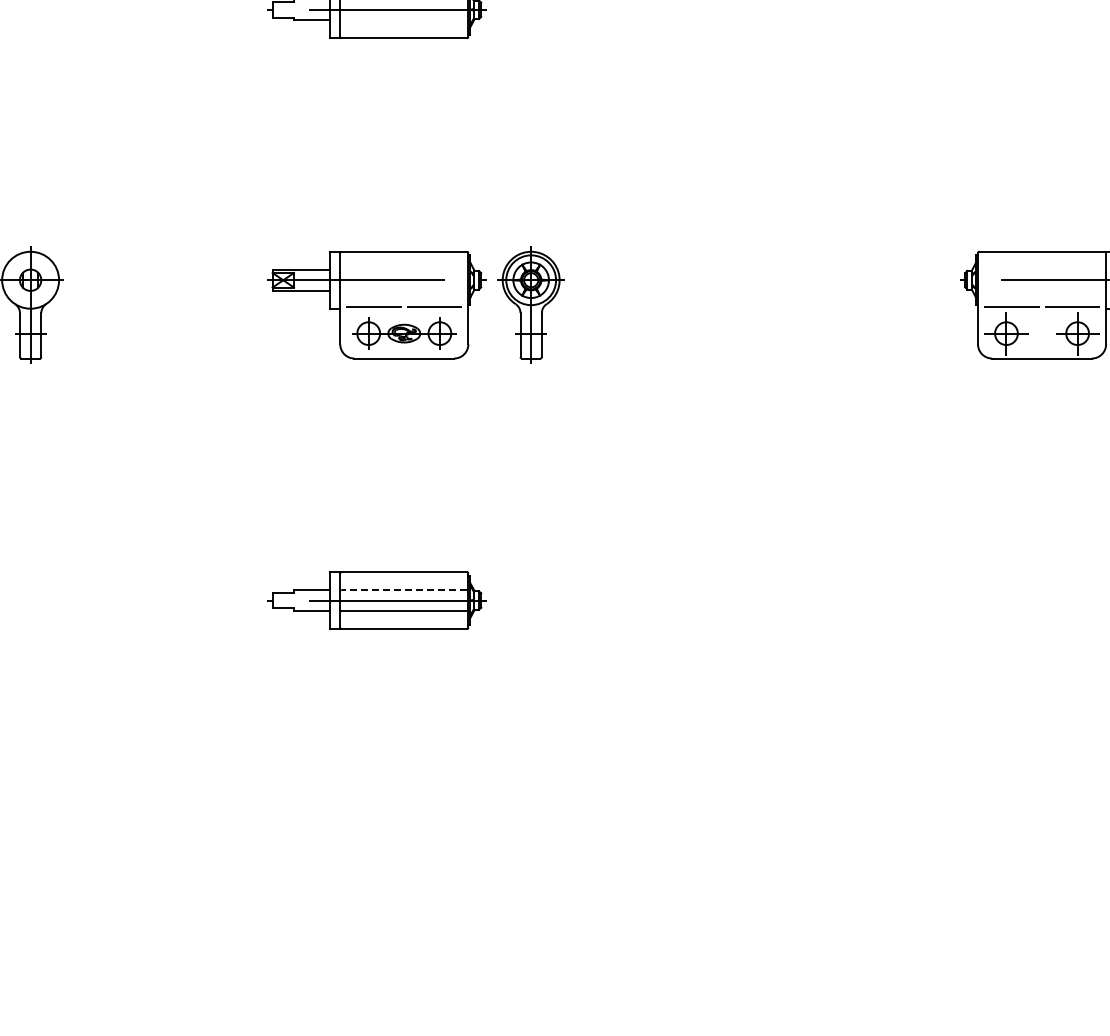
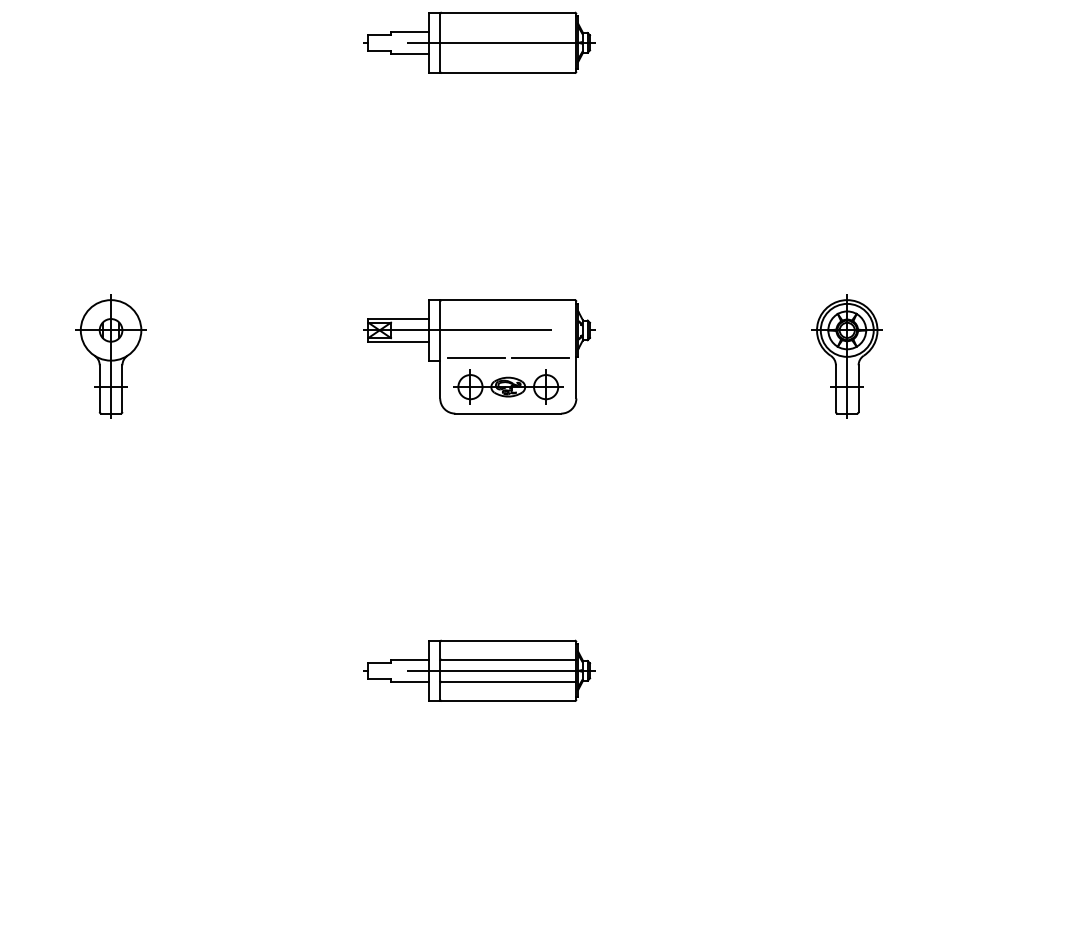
part: (530, 304) -> (846, 356), moved
line: (404, 589) -> (508, 659), dashed -> solid

